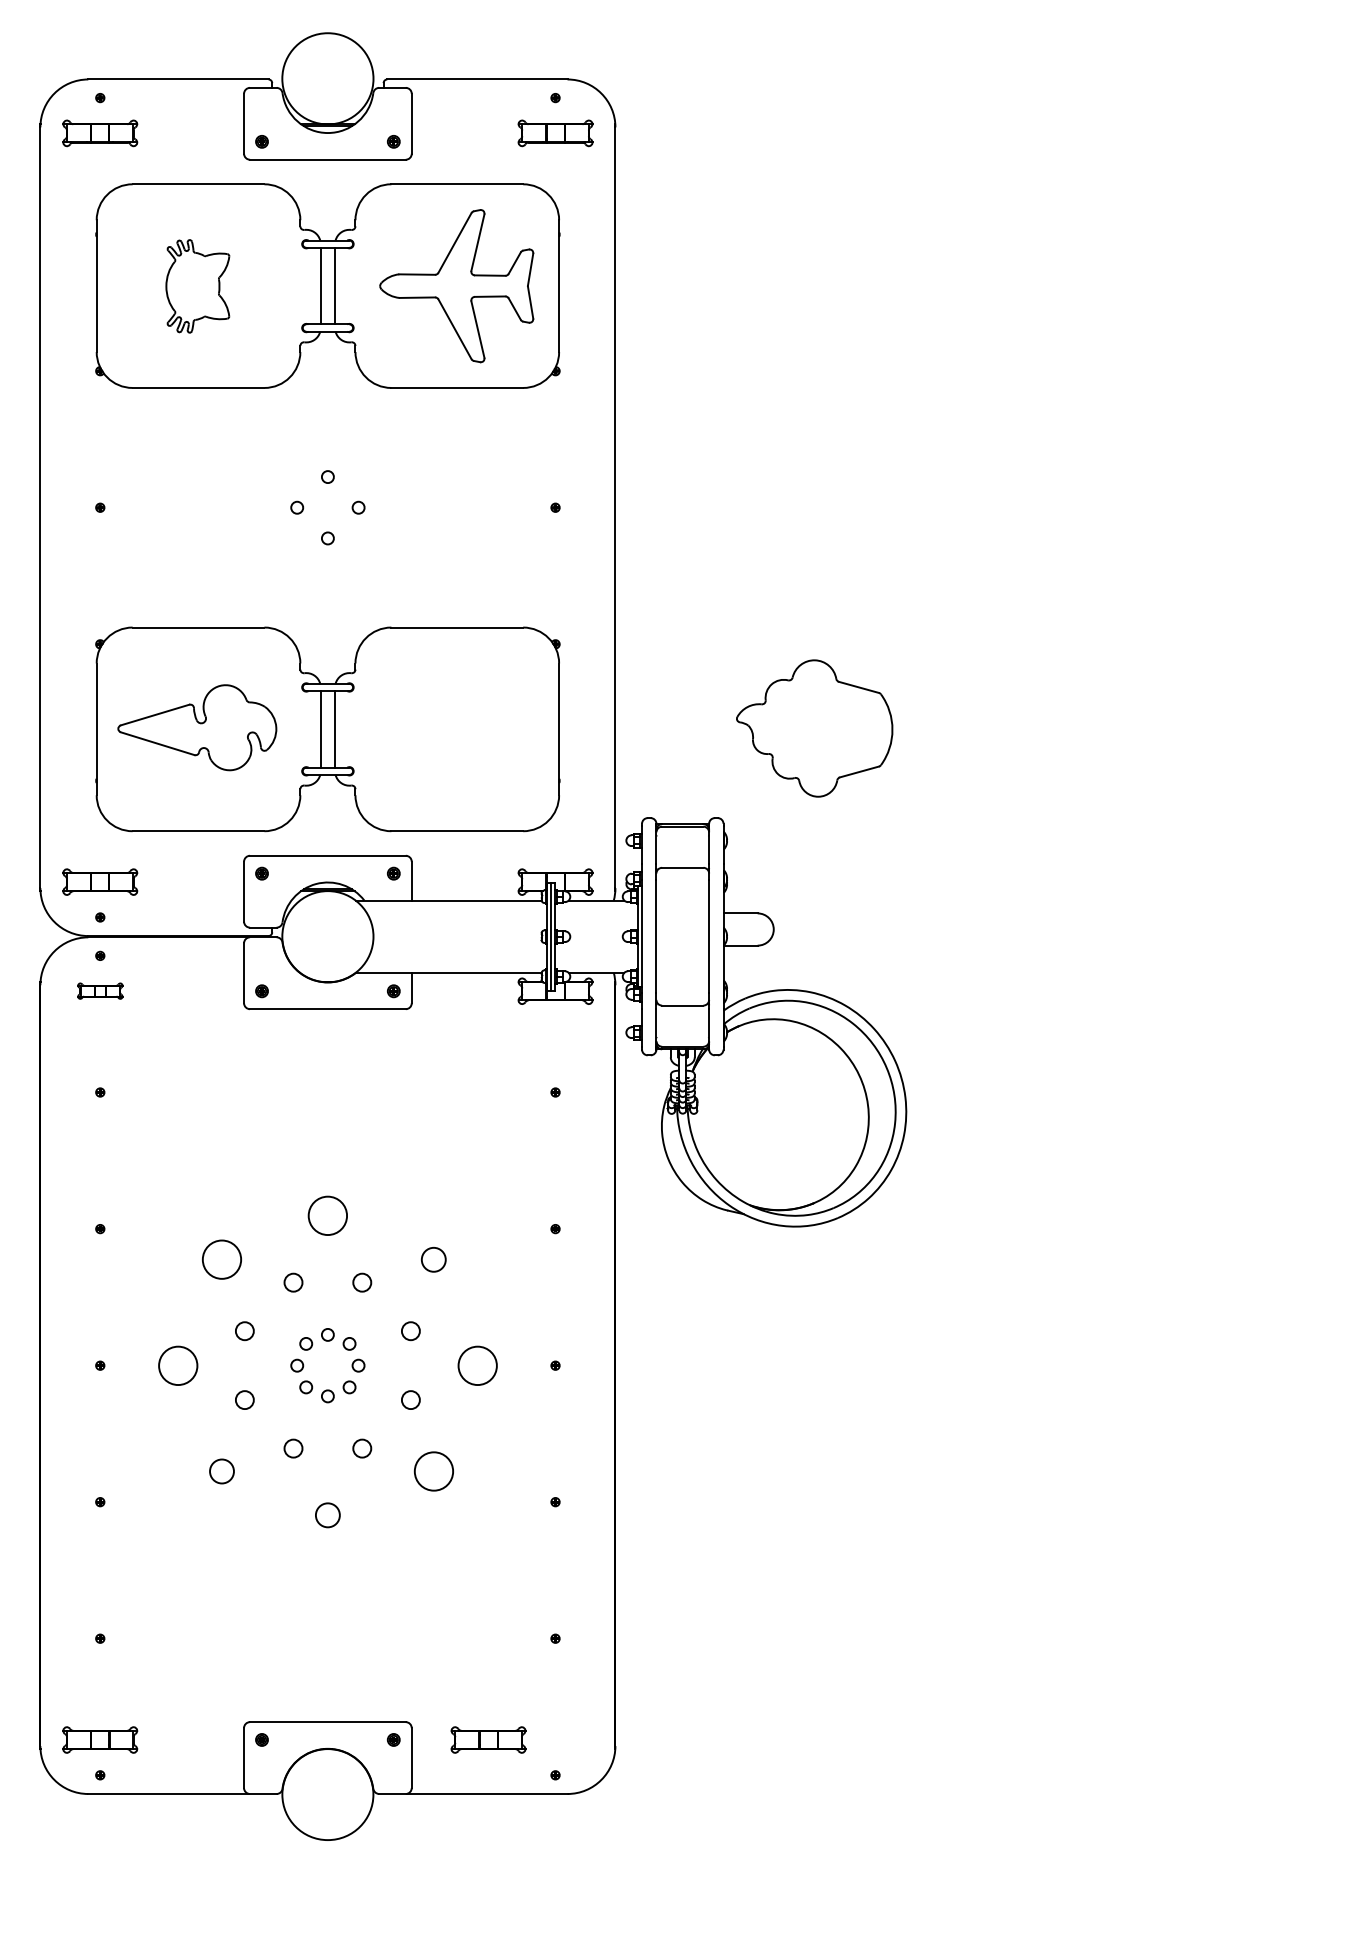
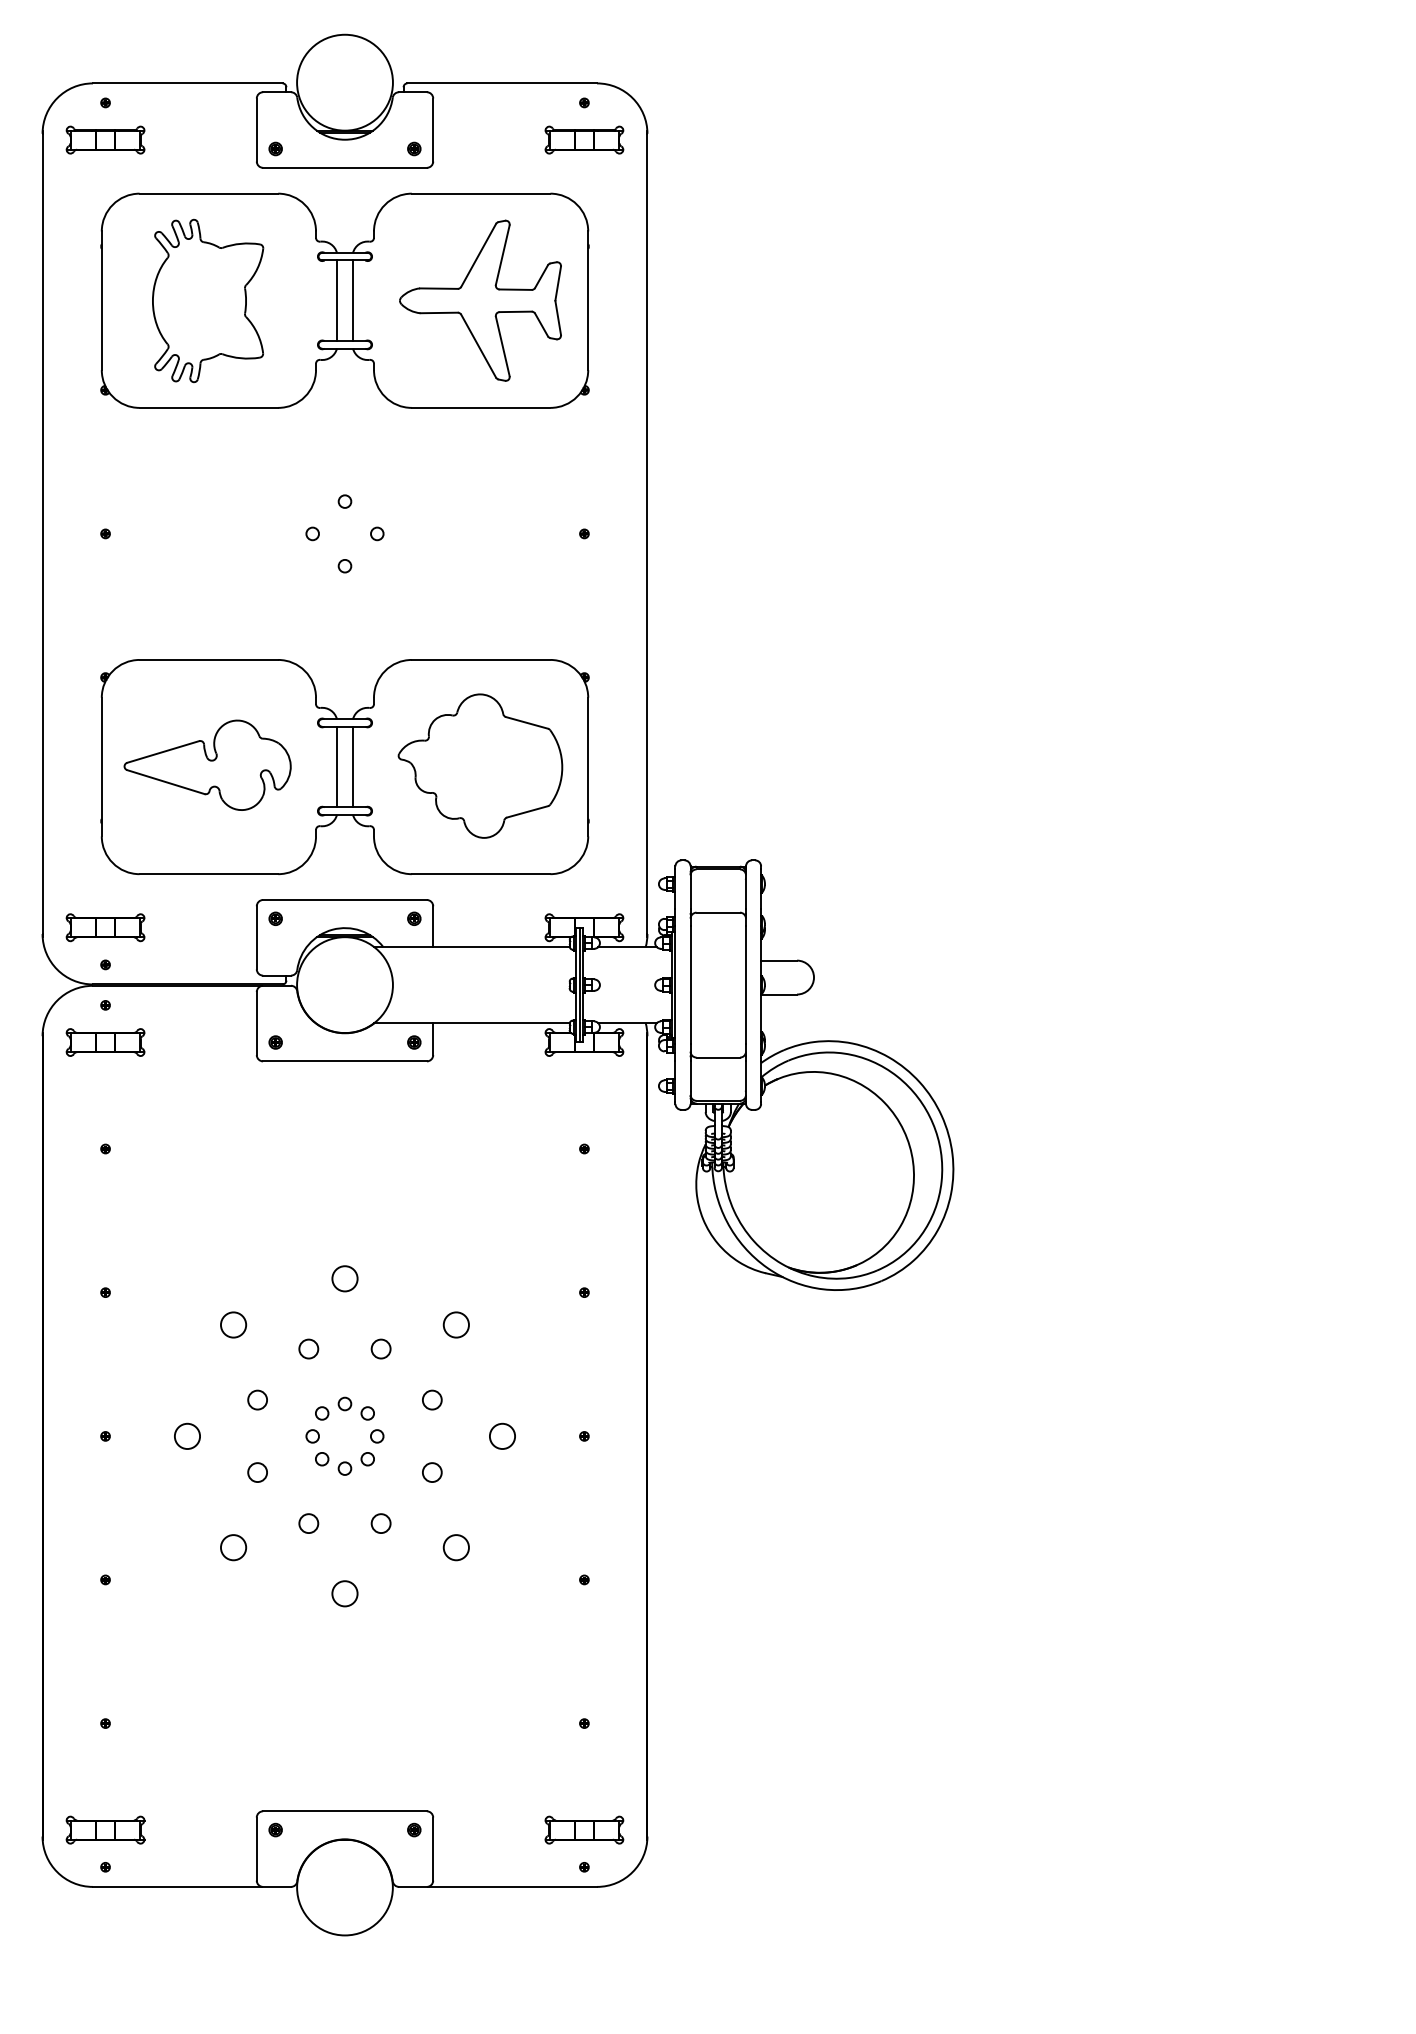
part: (197, 286) -> (207, 301), size x1.67
part: (814, 728) -> (480, 766), moved
part: (100, 990) -> (105, 1041), size x1.67
circle: (327, 1215) -> (344, 1278), size x0.62
circle: (221, 1259) -> (233, 1324), size x0.62
circle: (177, 1365) -> (186, 1436), size x0.62
circle: (477, 1365) -> (502, 1436), size x0.62
circle: (433, 1471) -> (456, 1547), size x0.62
part: (488, 1739) -> (584, 1829), moved

